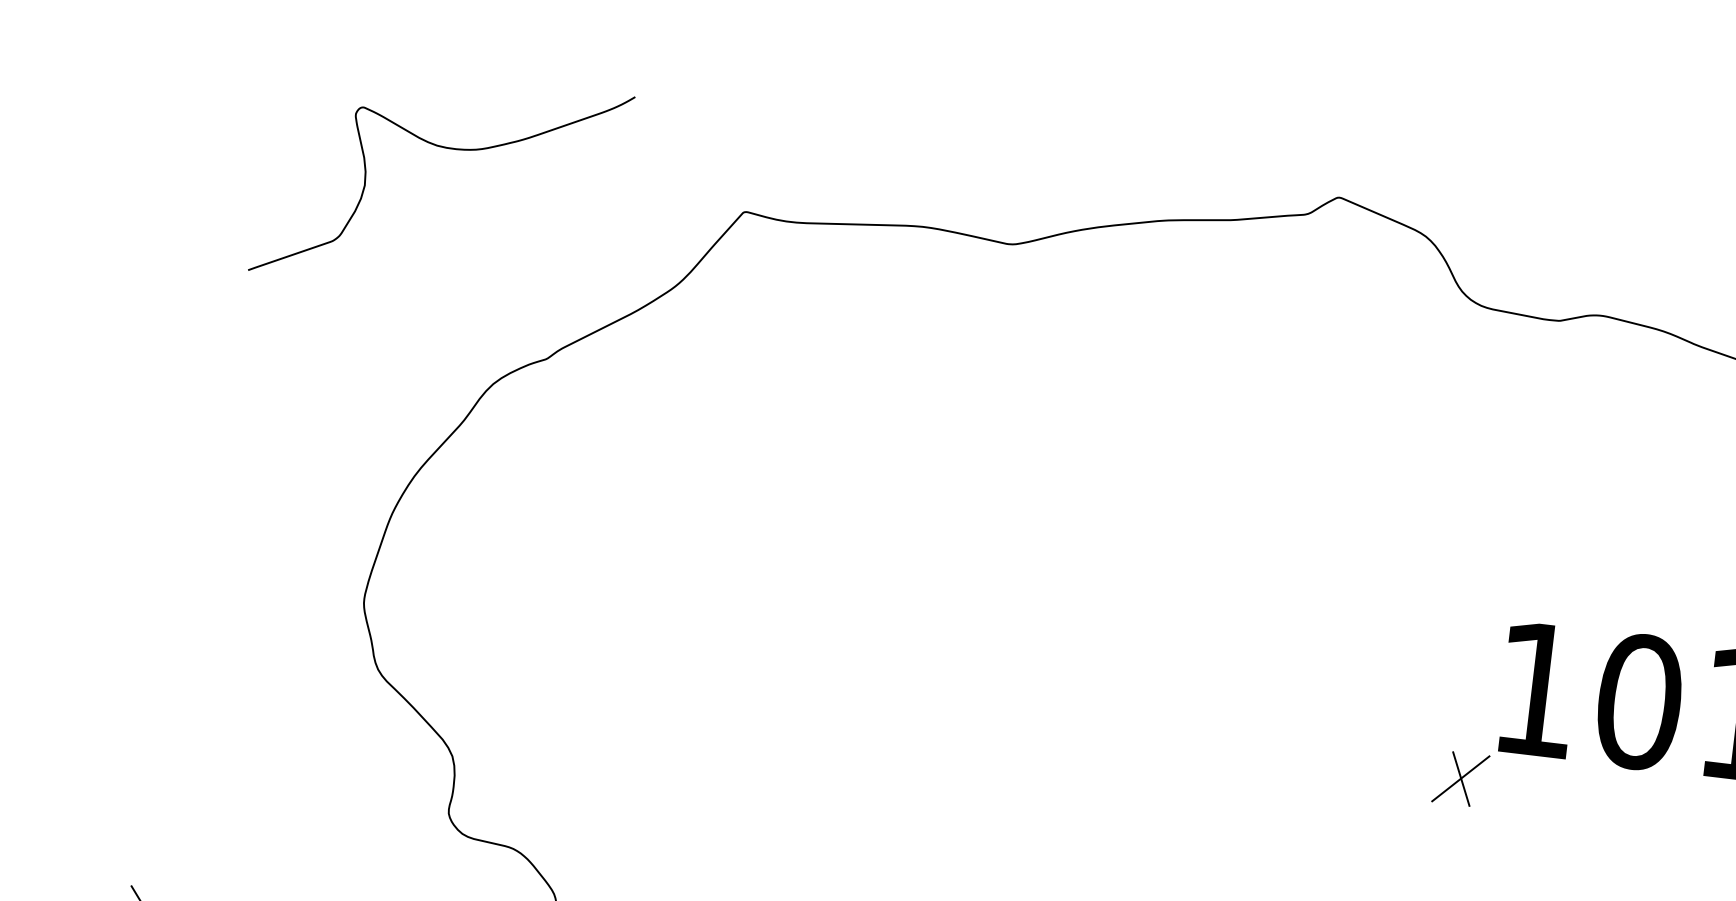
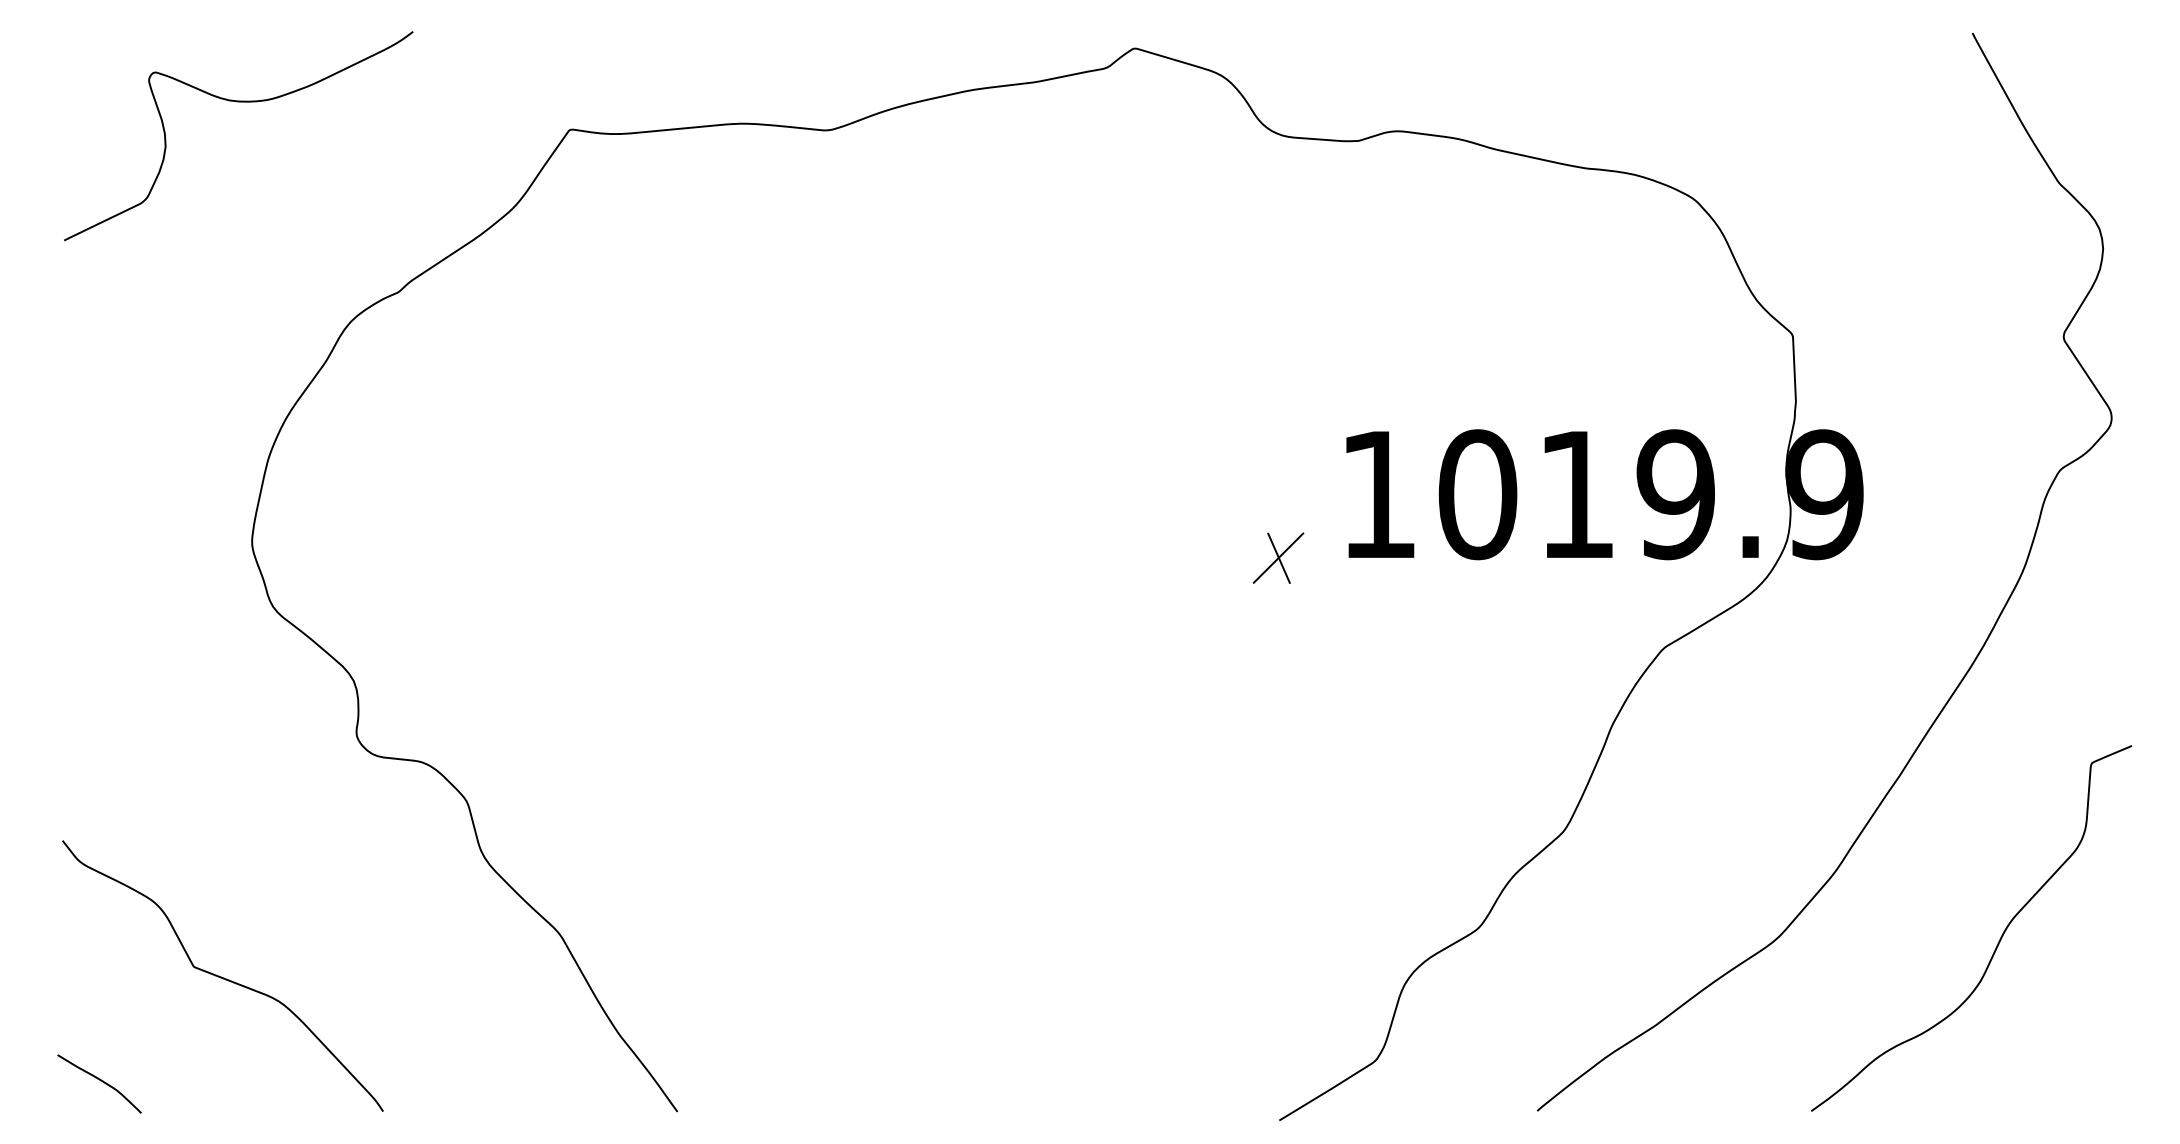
curve: (445, 148) -> (238, 102), moved
part: (1460, 778) -> (1278, 557), moved

